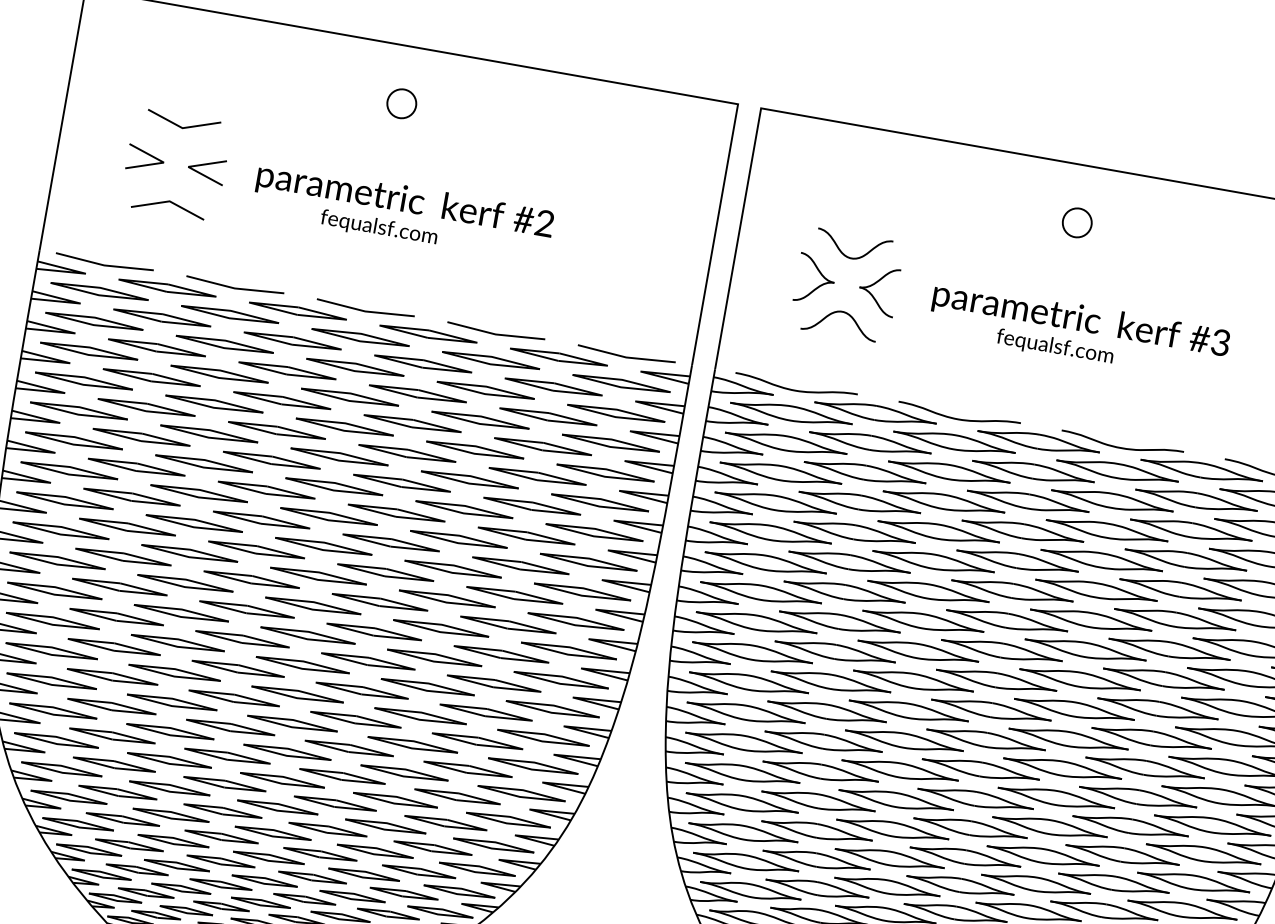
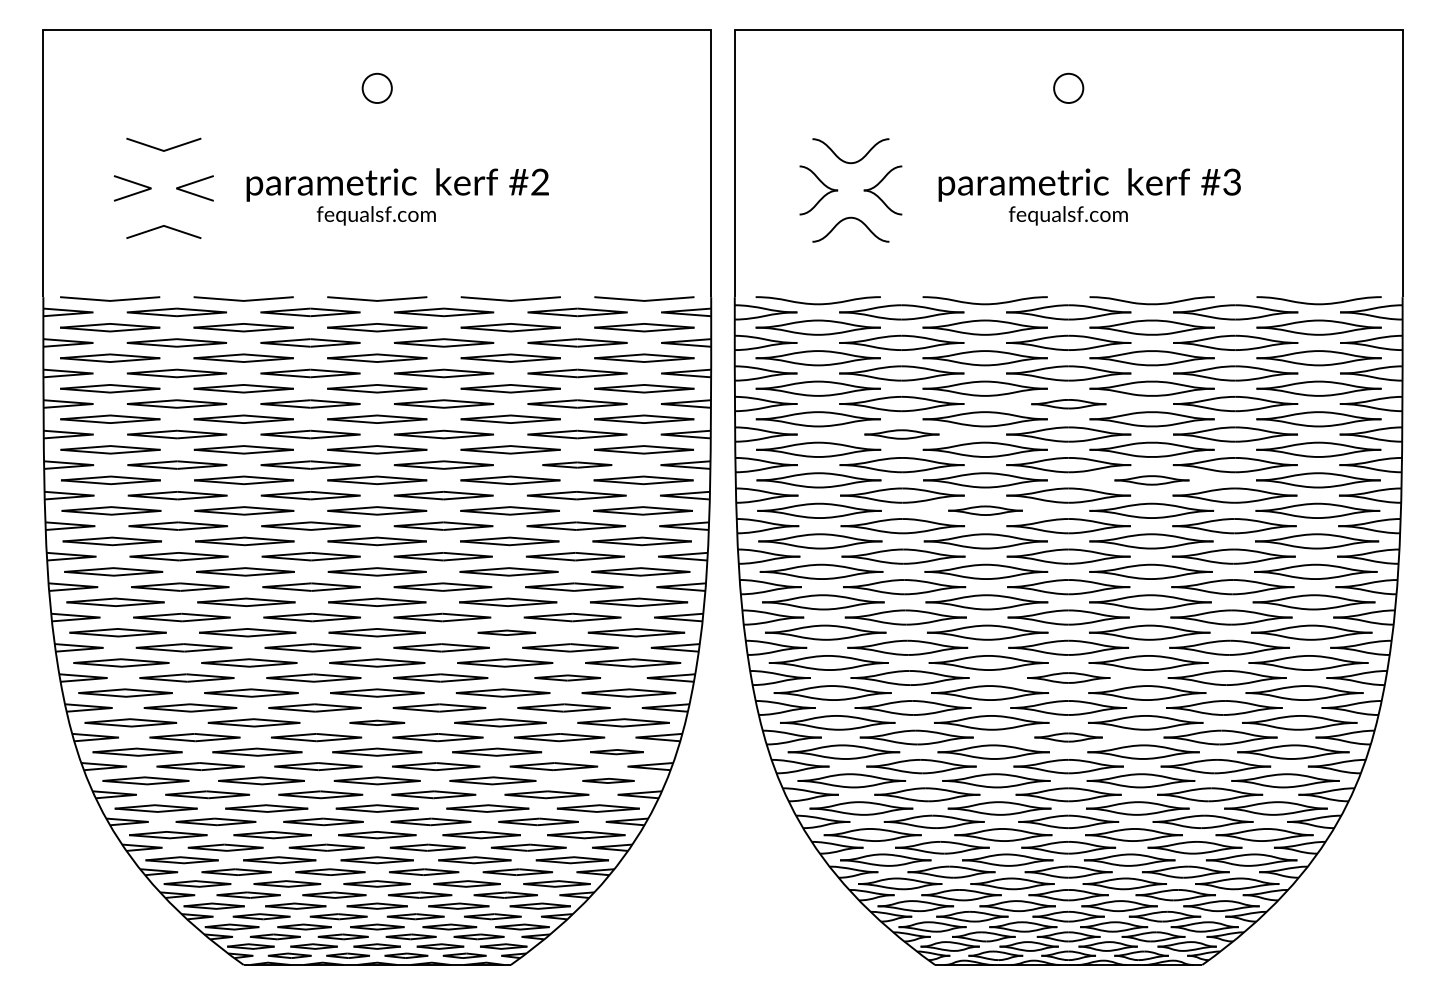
part: (532, 505) -> (577, 464), size x0.7
part: (1022, 531) -> (1068, 404), size x0.6
part: (854, 532) -> (901, 434), size x0.6
part: (923, 620) -> (985, 510), size x0.6
part: (1090, 620) -> (1151, 480), size x0.6
part: (434, 657) -> (506, 632), size x0.6
part: (486, 712) -> (567, 677), size x0.7
part: (292, 723) -> (377, 722), size x0.6
part: (521, 792) -> (616, 751), size x0.6
part: (975, 798) -> (1068, 677), size x0.7
part: (508, 819) -> (608, 780), size x0.6
part: (965, 856) -> (1068, 737), size x0.6

